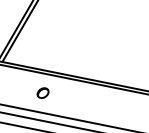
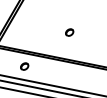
part: (109, 42) -> (69, 32), added

